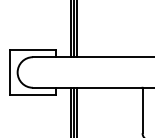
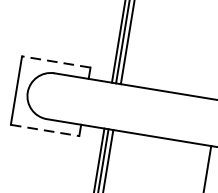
line: (32, 49) -> (55, 61), solid -> dashed
line: (32, 95) -> (44, 130), solid -> dashed

